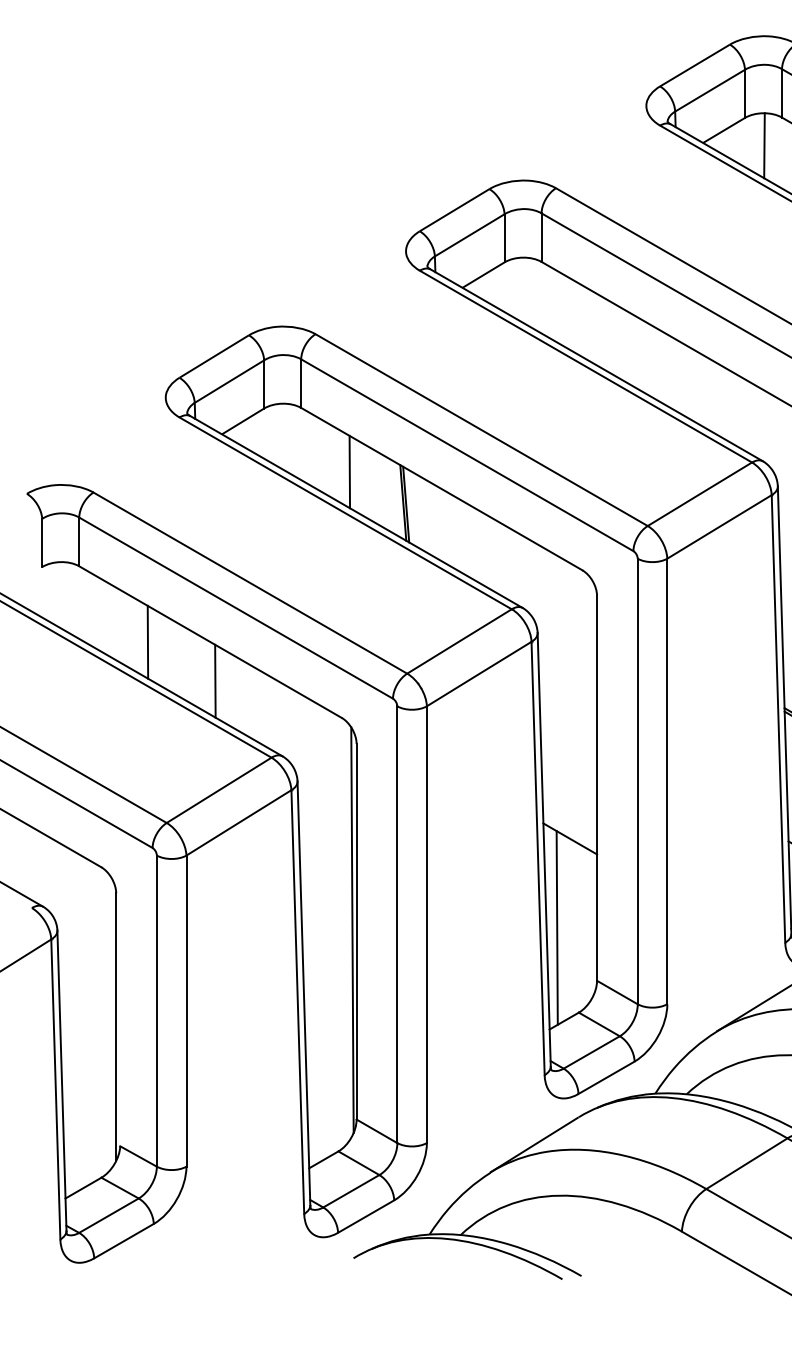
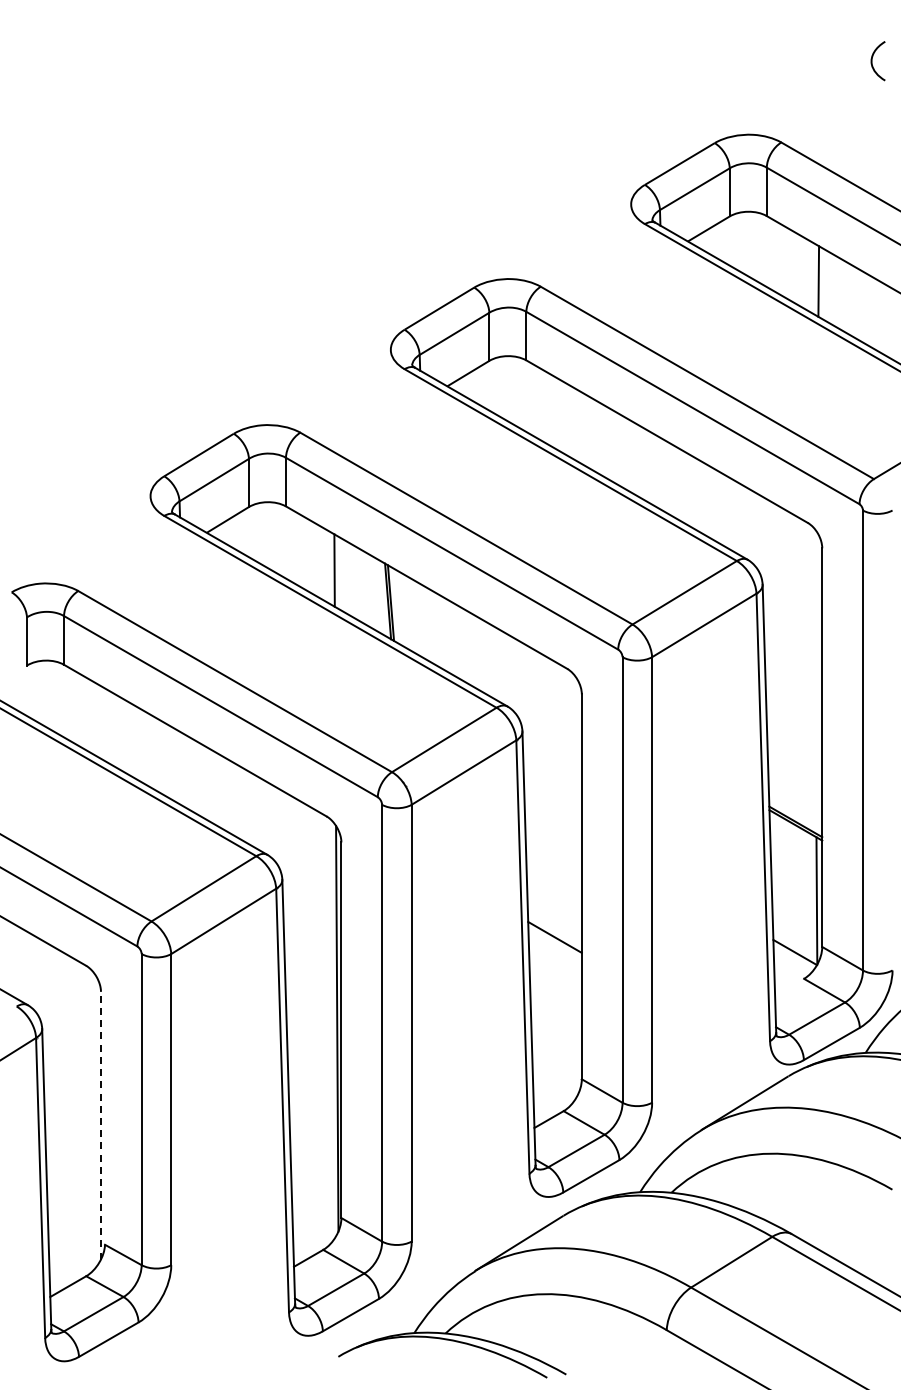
line: (764, 145) -> (749, 243), removed
line: (147, 642) -> (132, 740), removed
line: (214, 681) -> (199, 779), removed
line: (556, 928) -> (541, 1026), removed
line: (116, 1027) -> (101, 1125), solid -> dashed

